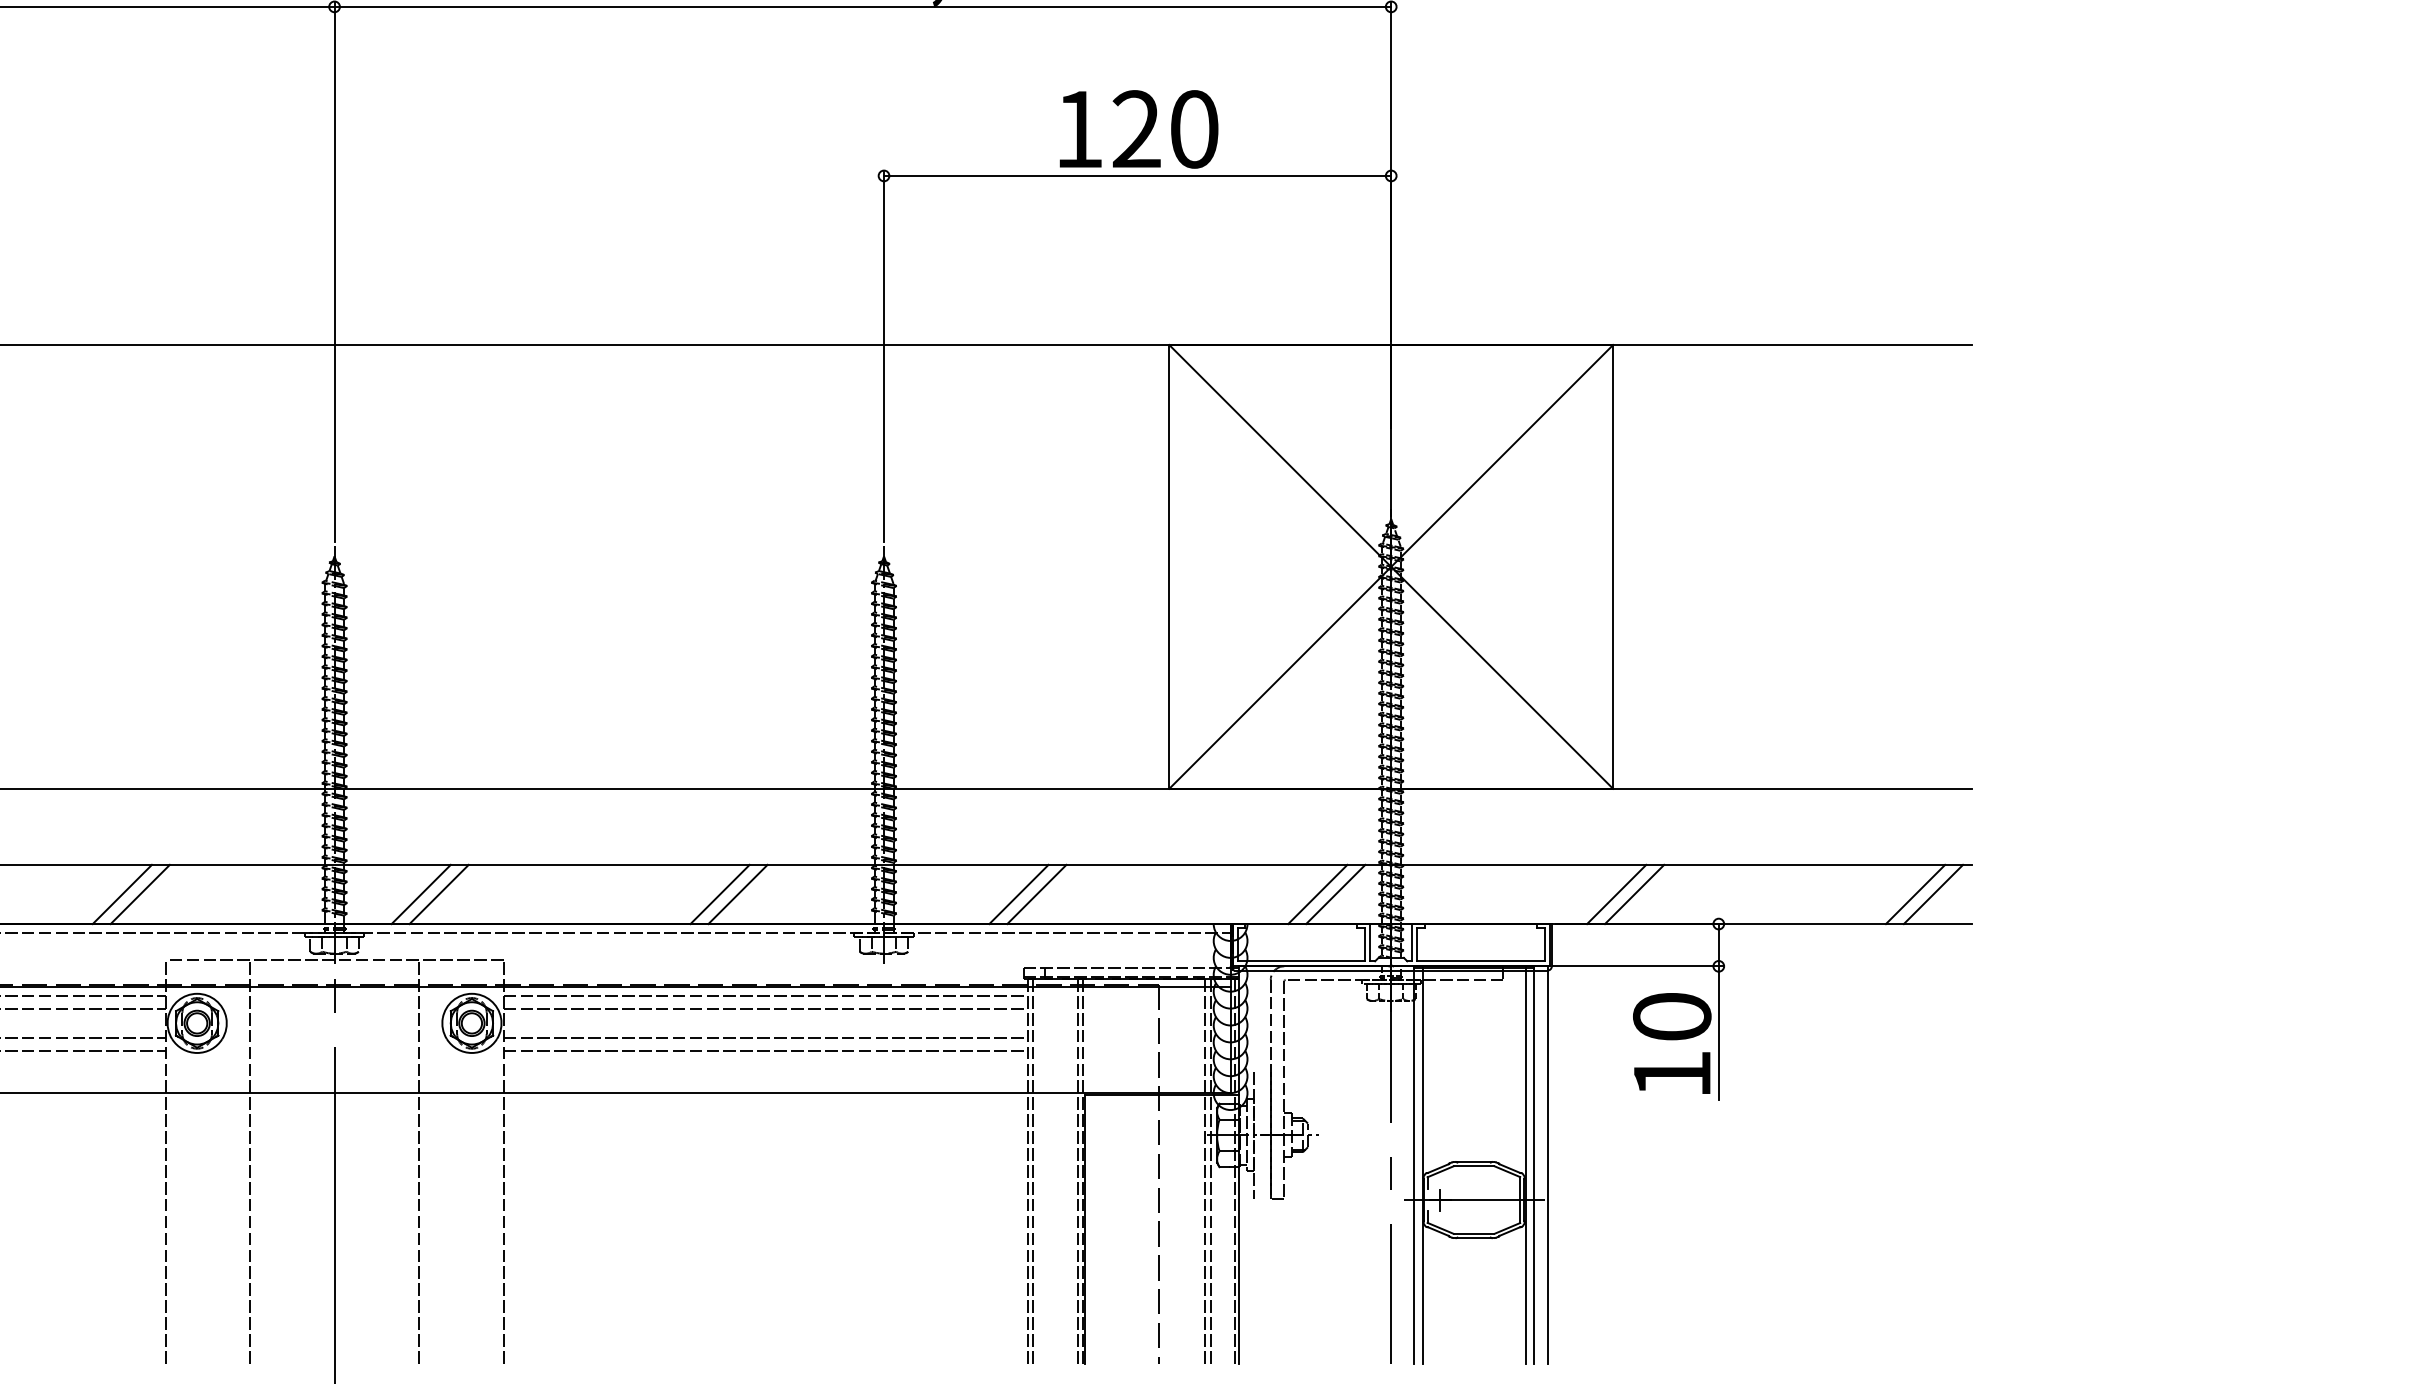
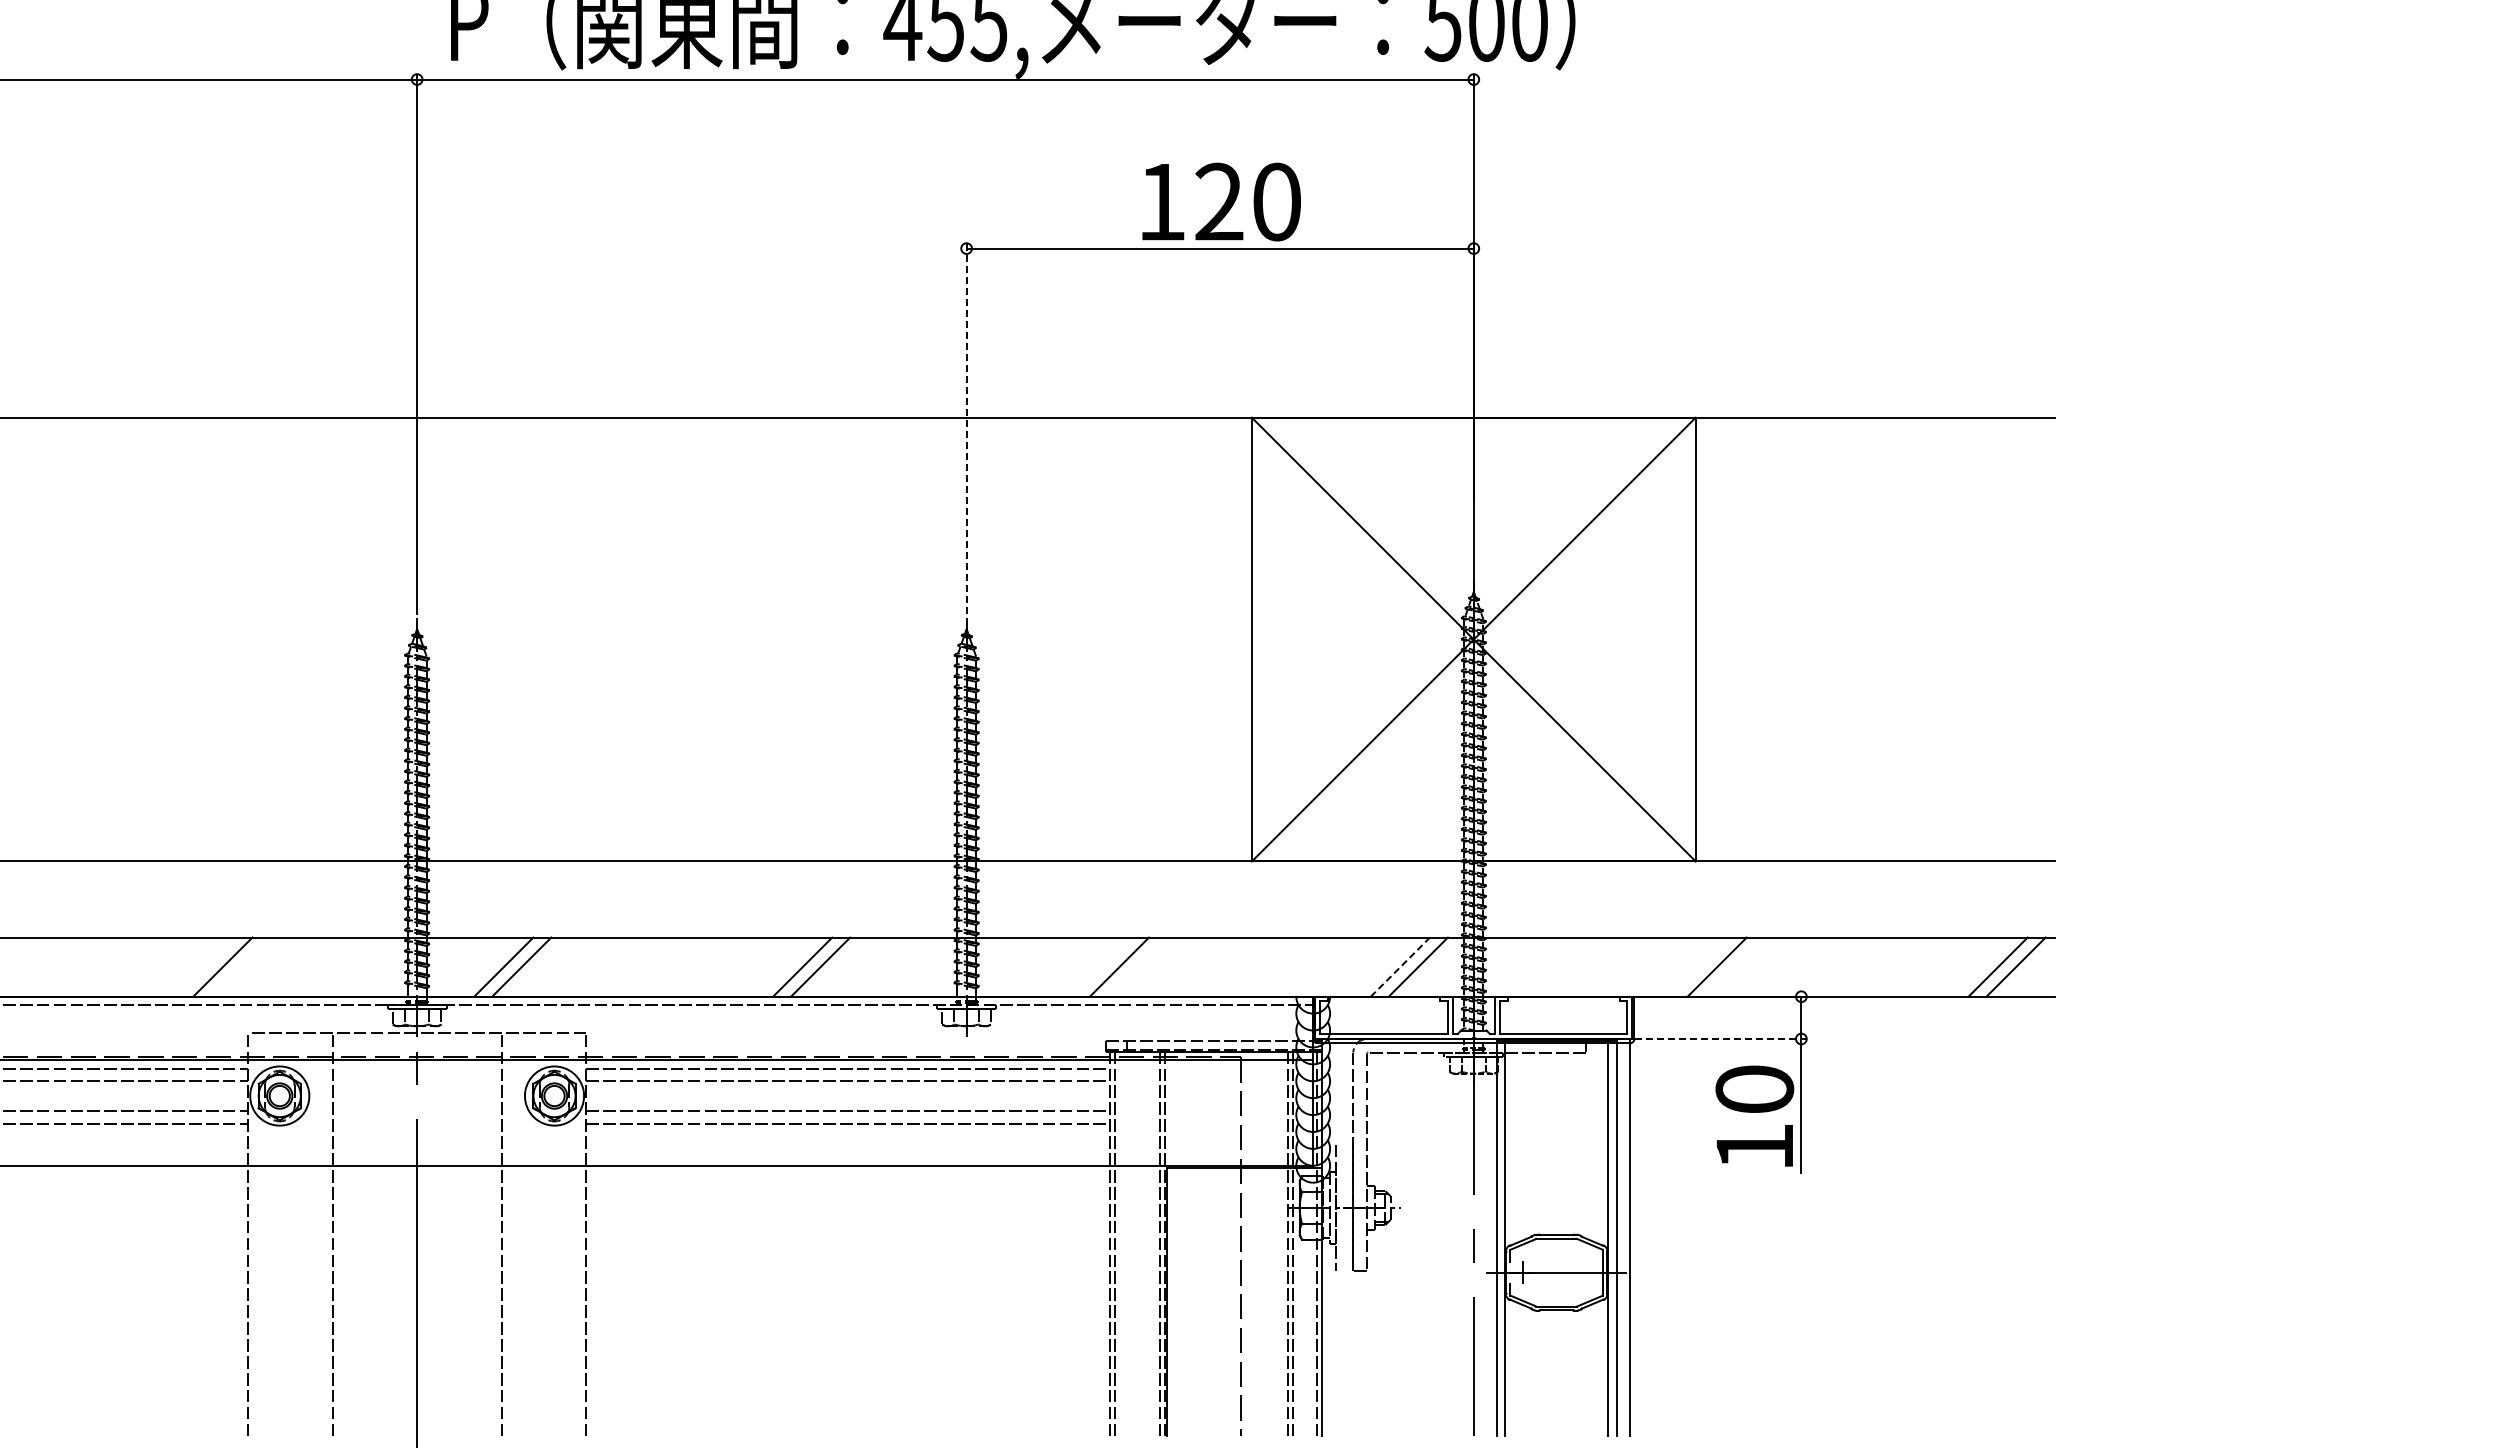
line: (883, 356) -> (966, 429), solid -> dashed
line: (121, 893) -> (204, 966), removed
line: (1018, 893) -> (1101, 966), removed
line: (1615, 893) -> (1698, 966), removed
line: (1317, 894) -> (1400, 967), solid -> dashed
line: (1637, 965) -> (1720, 1038), solid -> dashed

